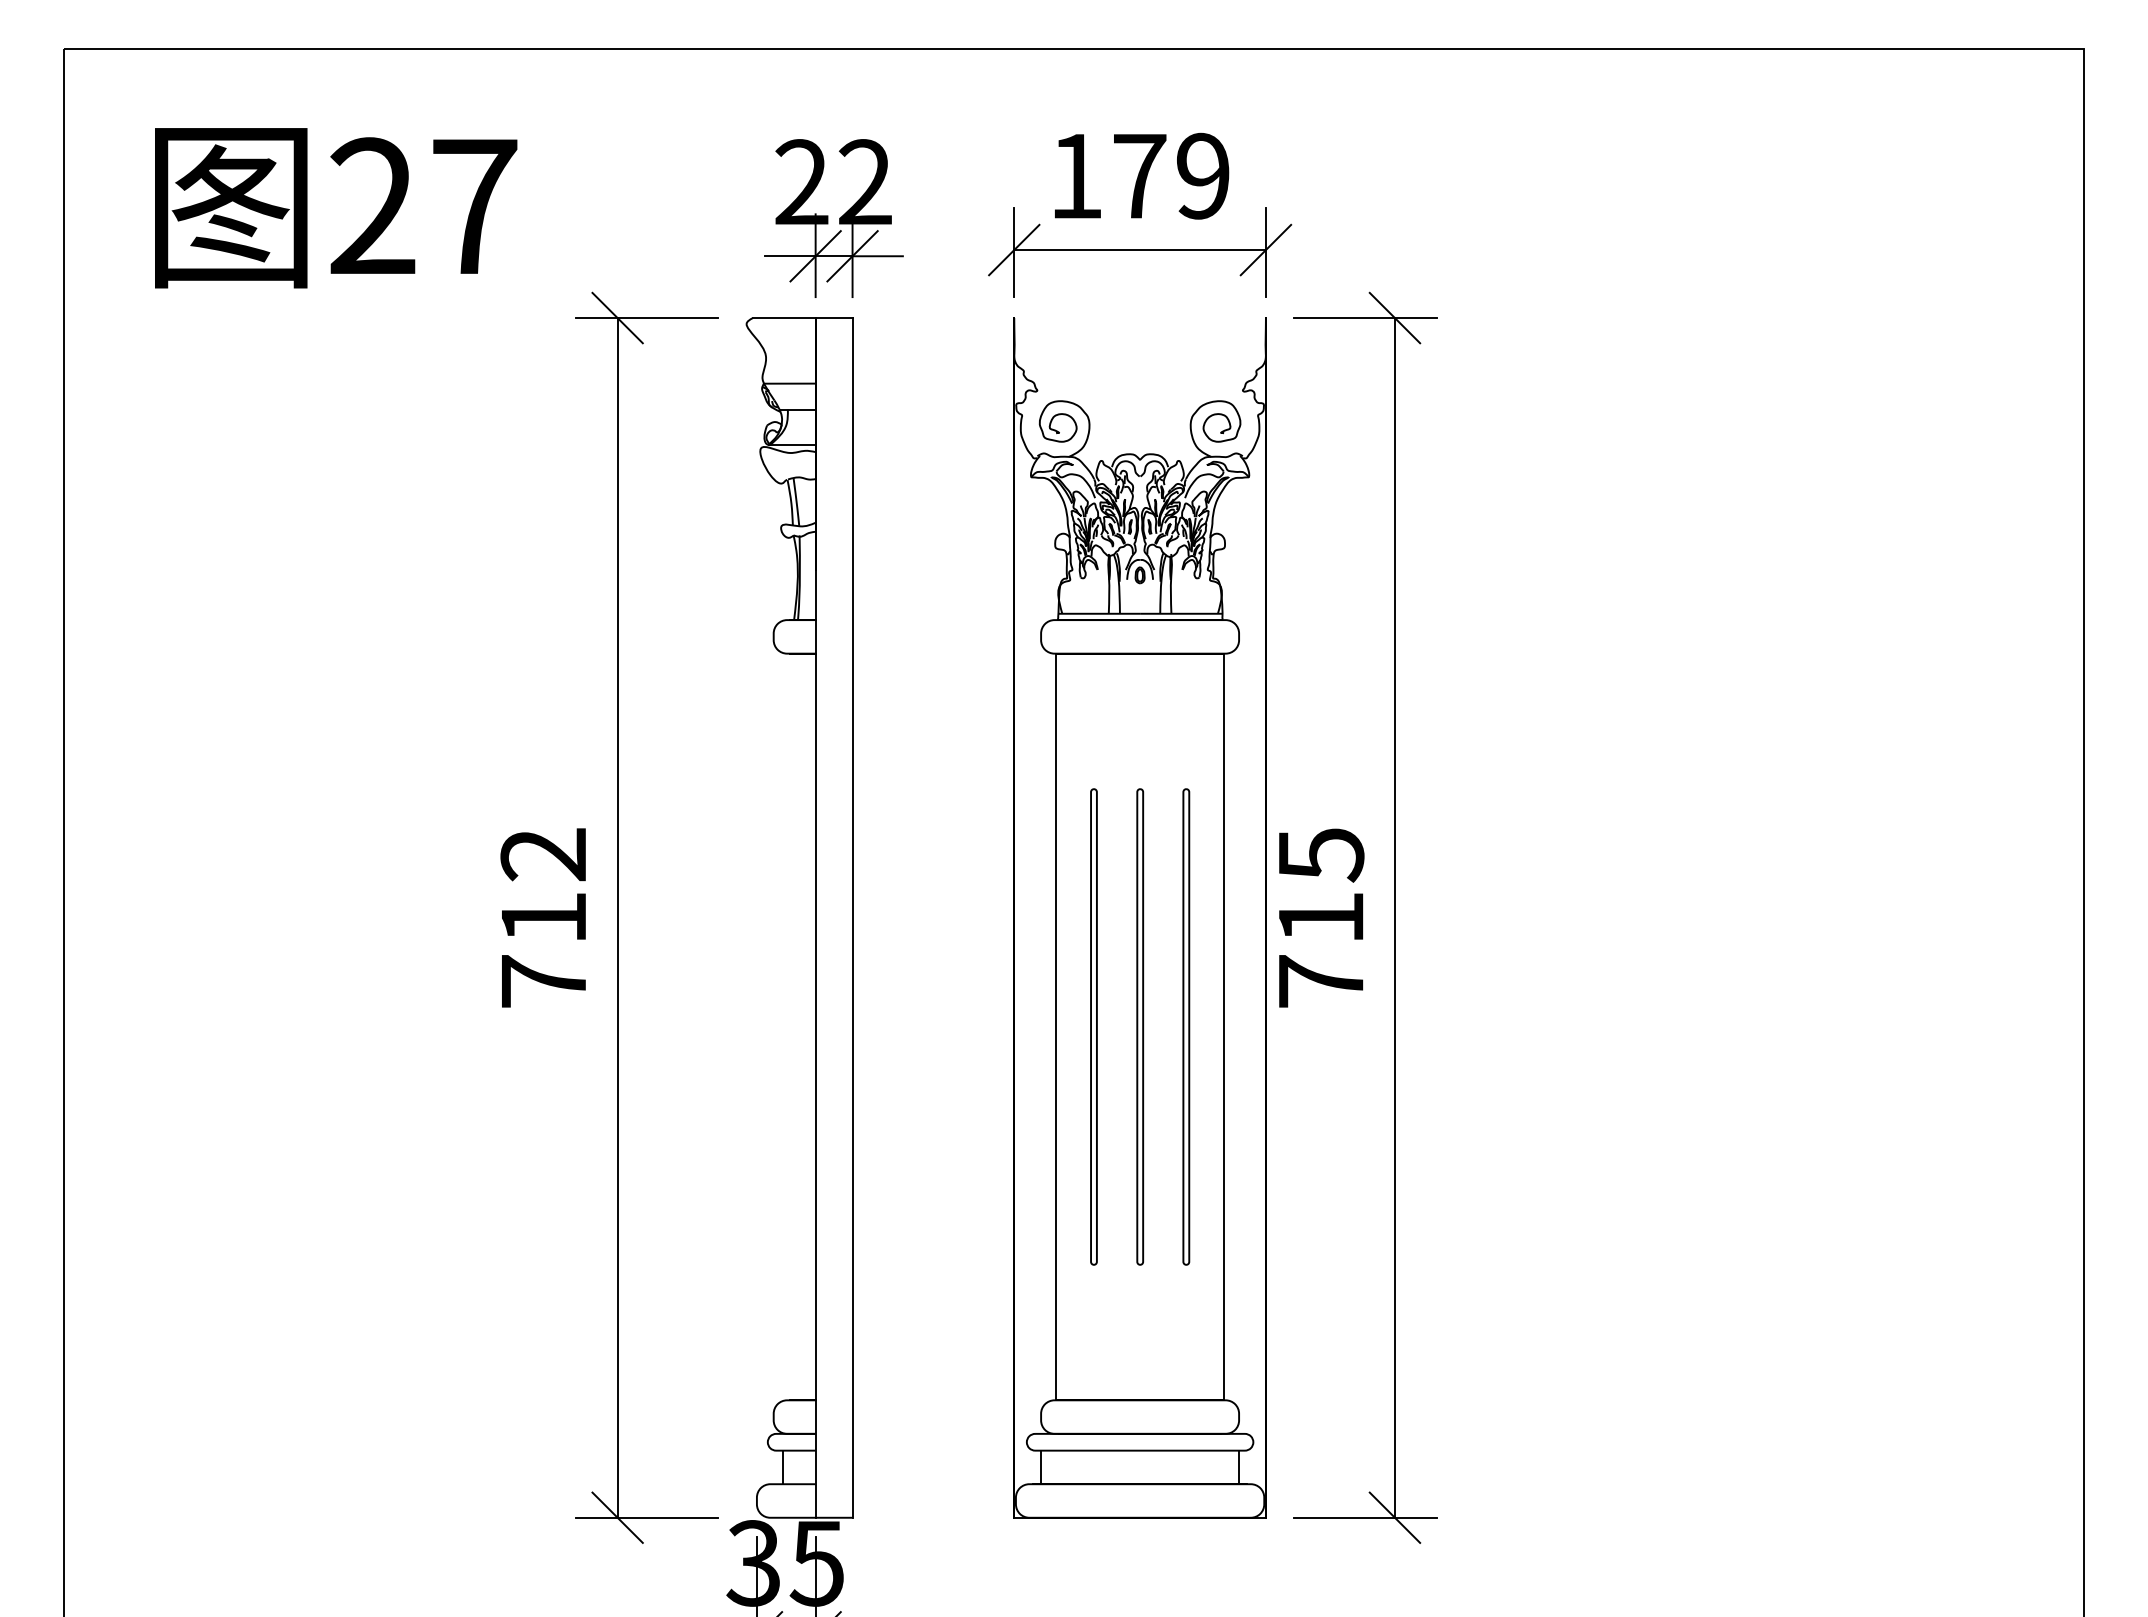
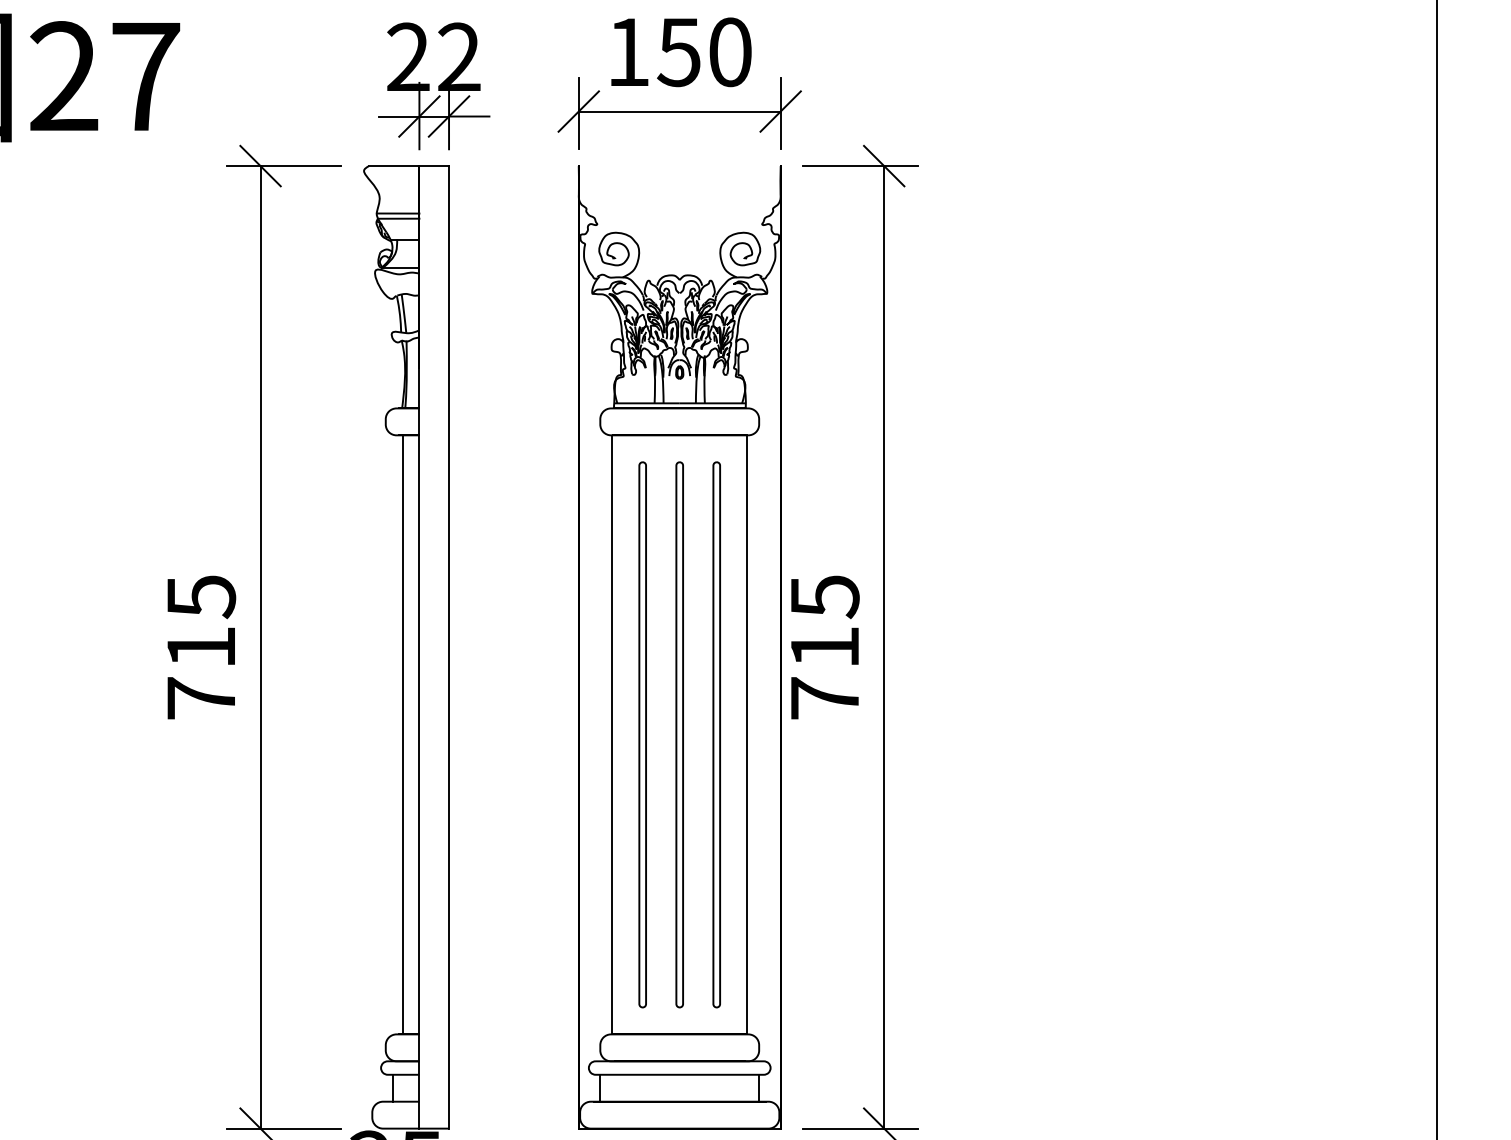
text: (1170, 175) -> (704, 51), 179 -> 150
line: (788, 377) -> (397, 213), added
text: (543, 855) -> (201, 597), 712 -> 715
line: (795, 1026) -> (403, 734), added
part: (1093, 1026) -> (642, 734), size x1.43
part: (1140, 1026) -> (680, 734), size x1.43
part: (1186, 1026) -> (716, 734), size x1.43

